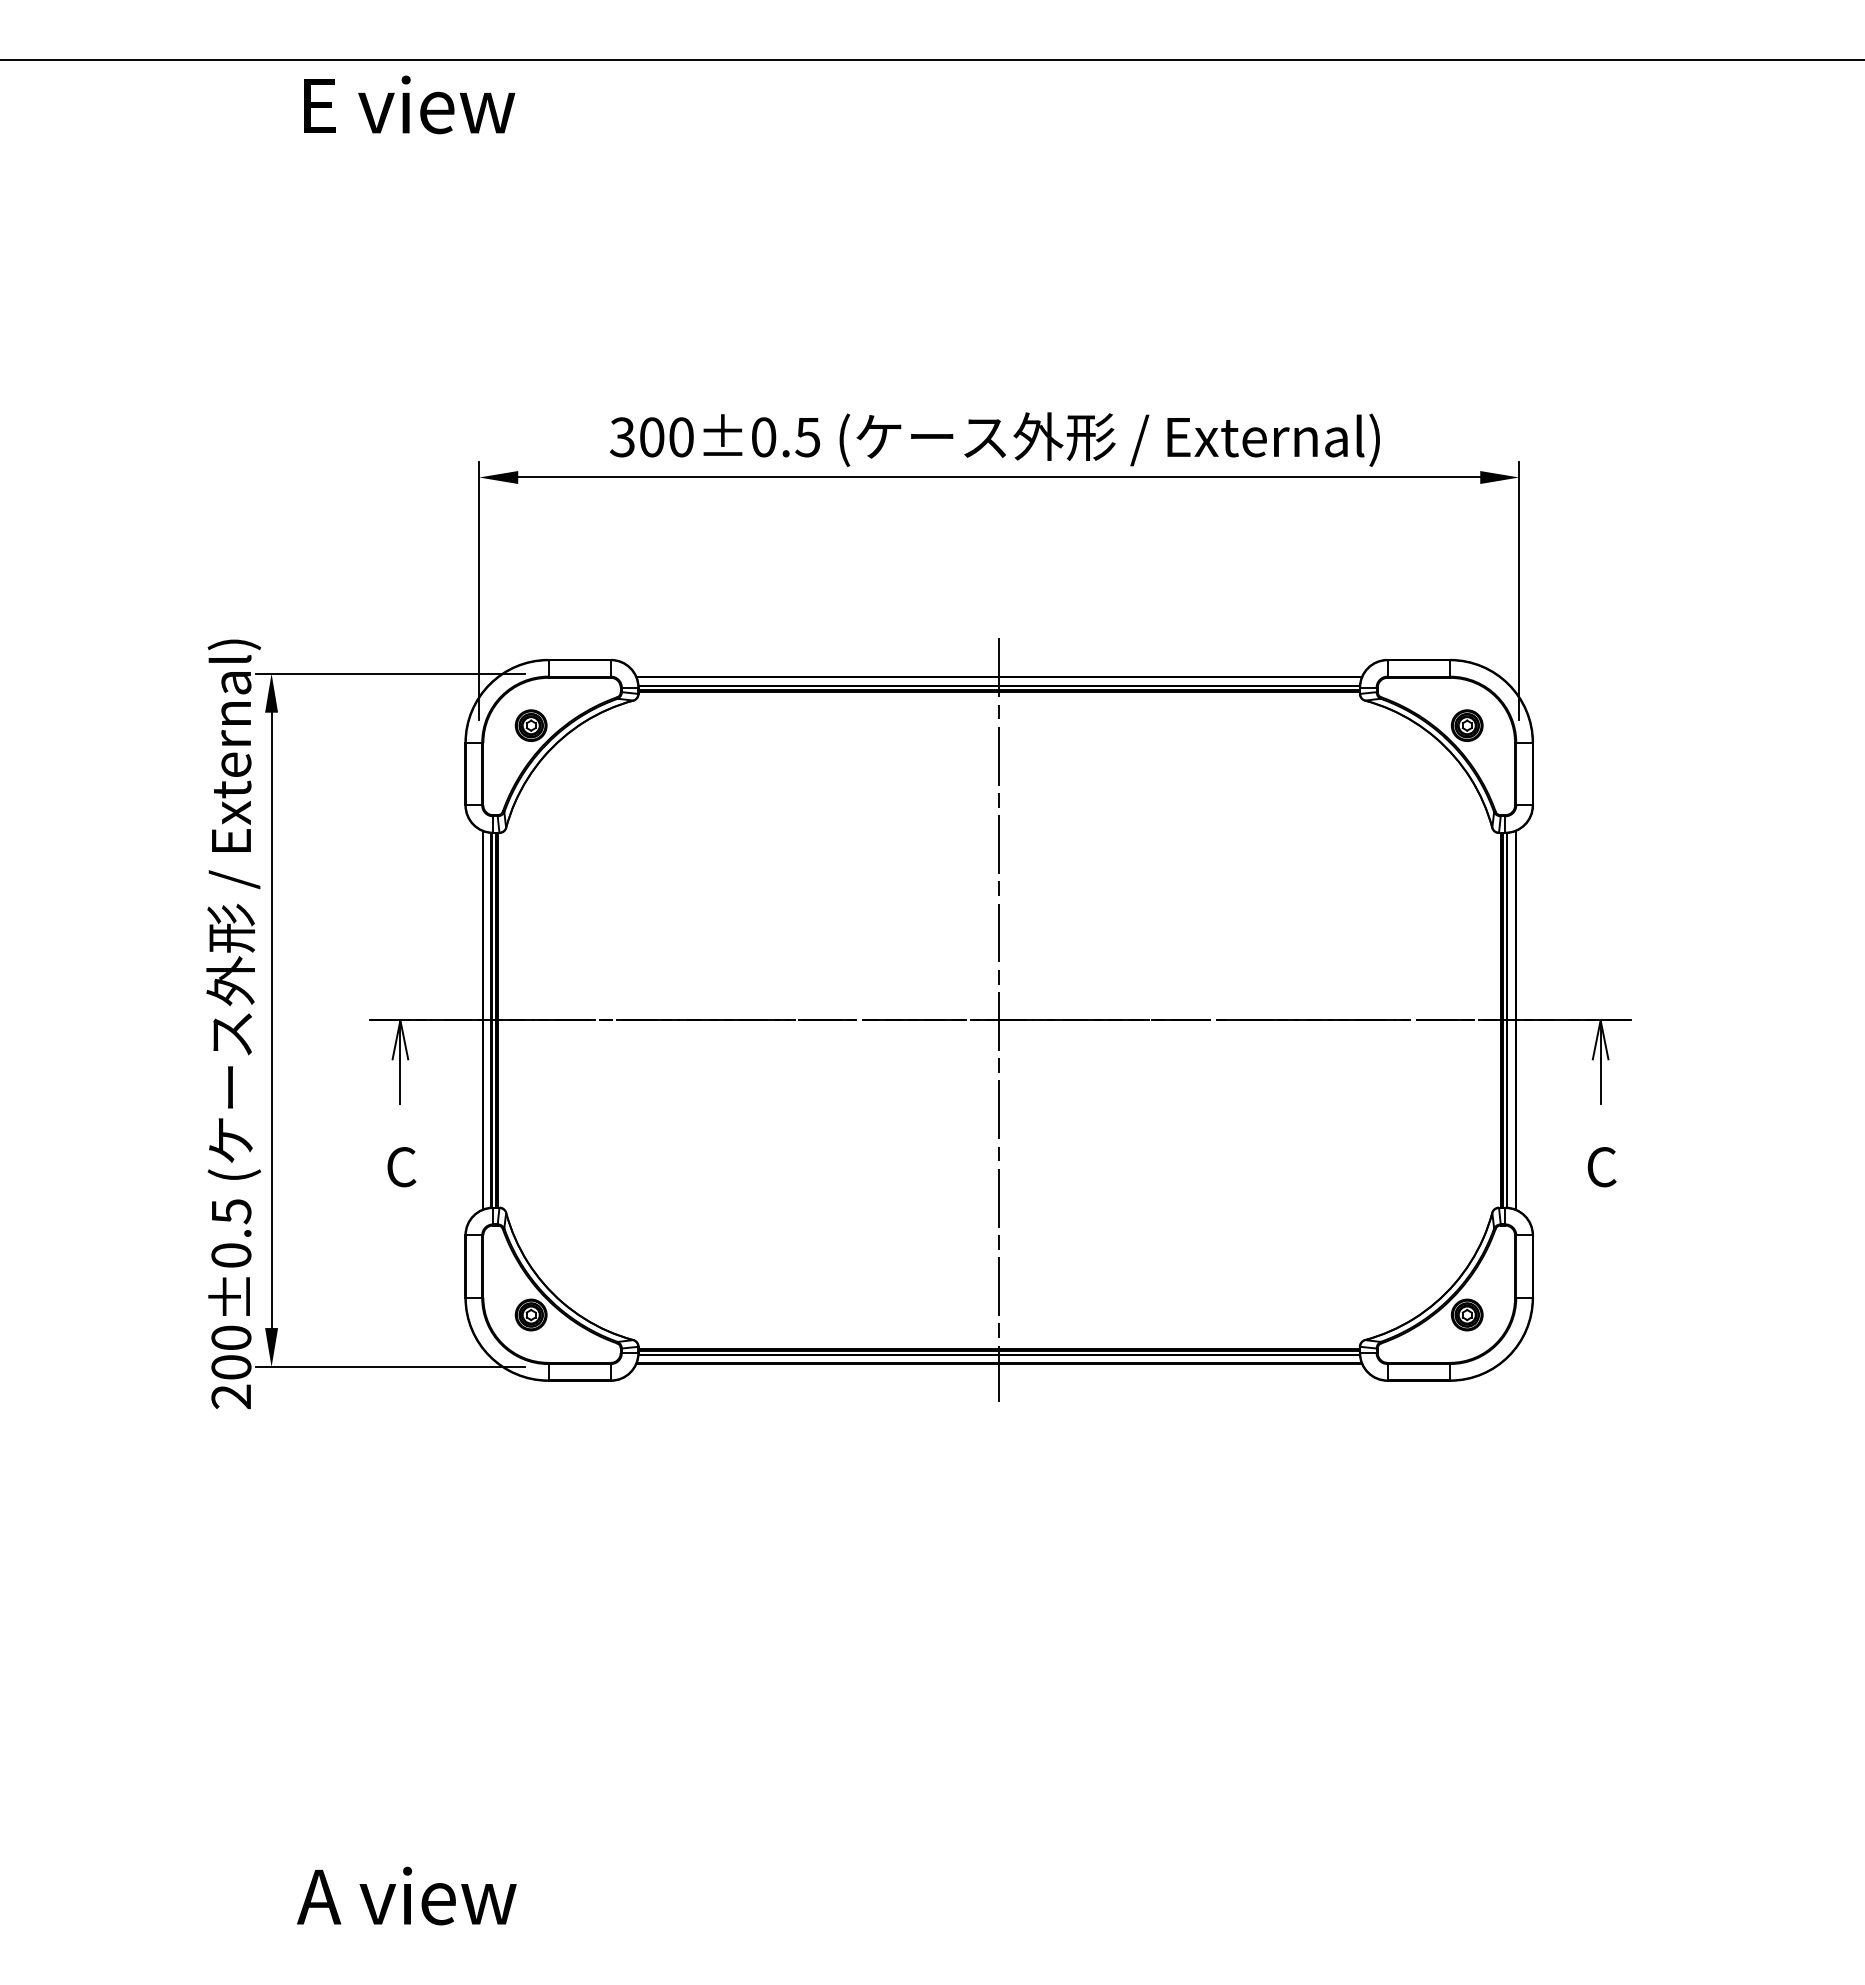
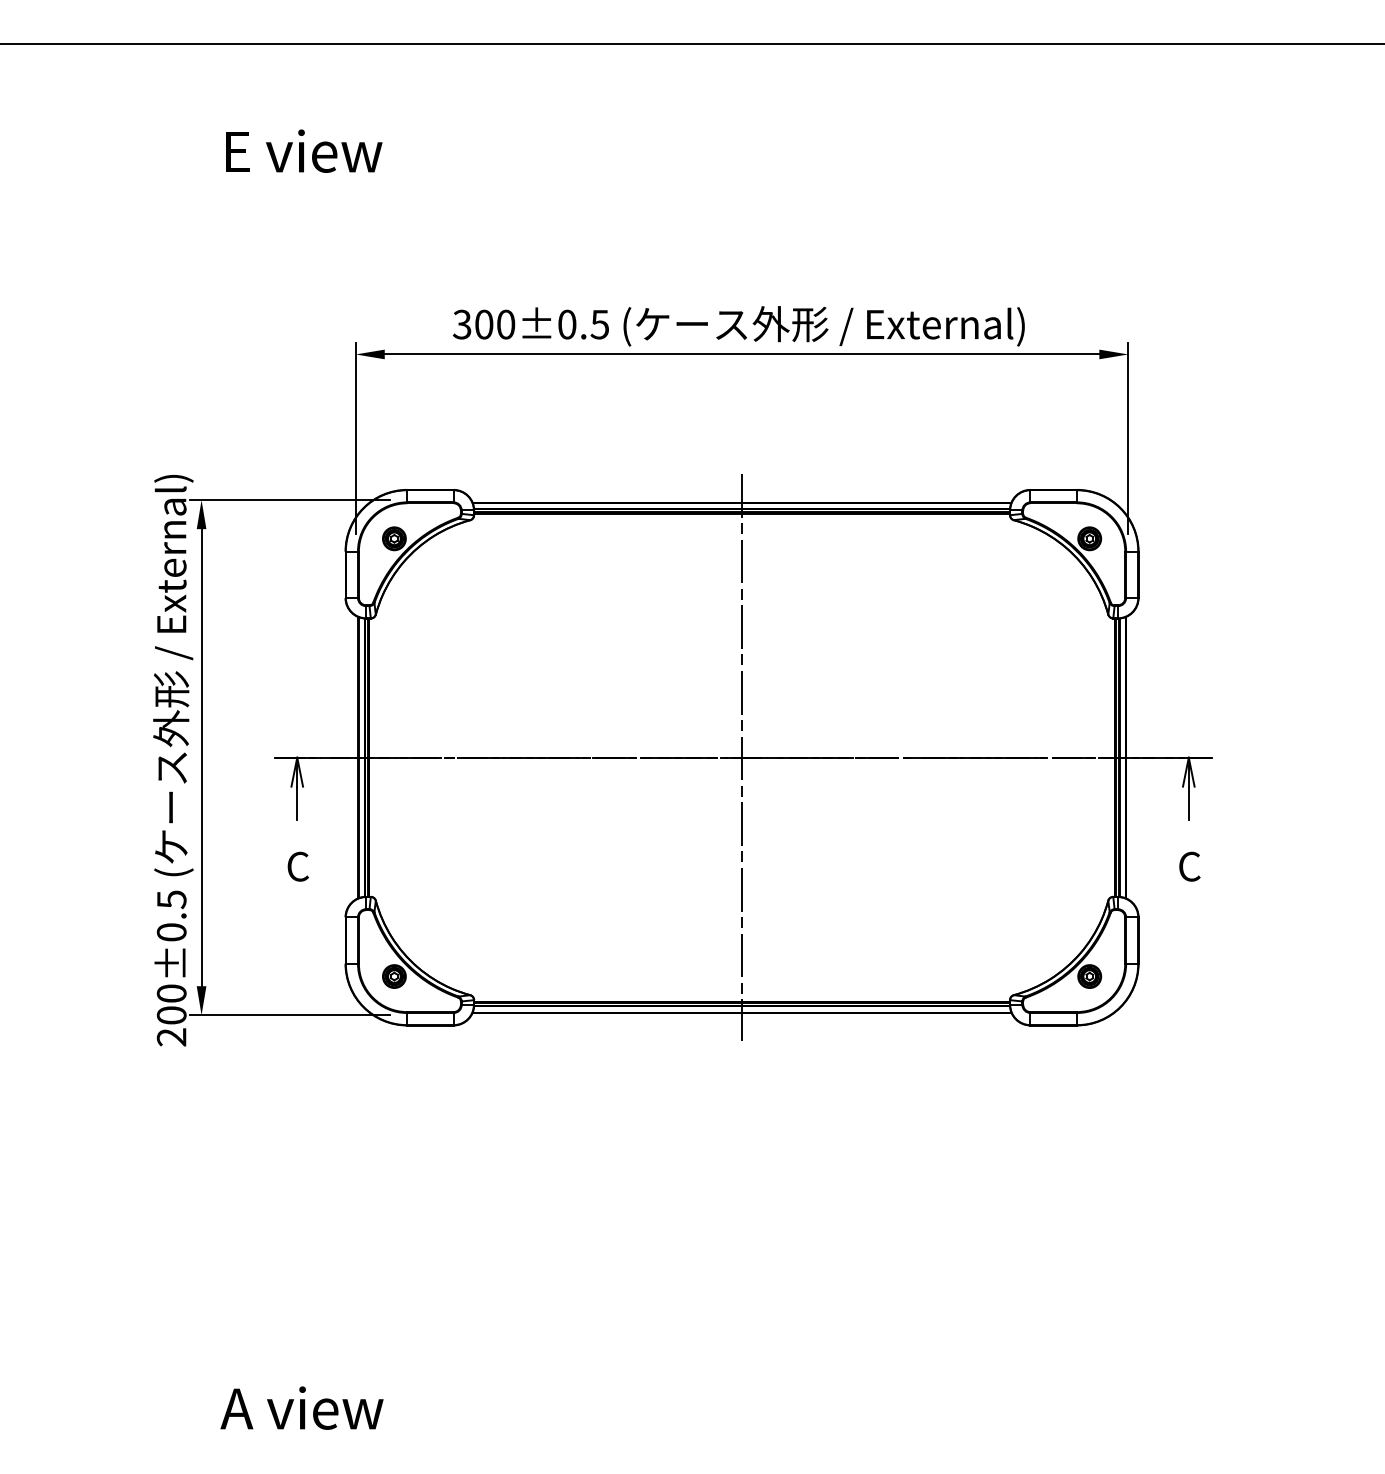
text: (409, 104) -> (304, 150), moved

